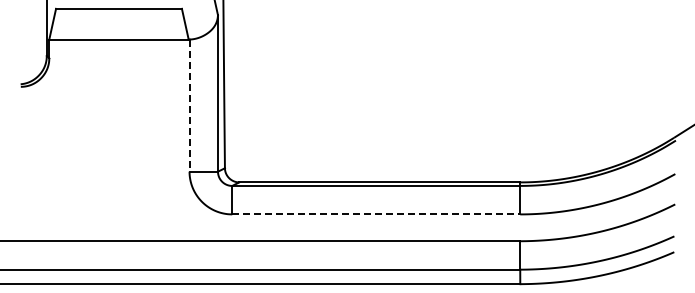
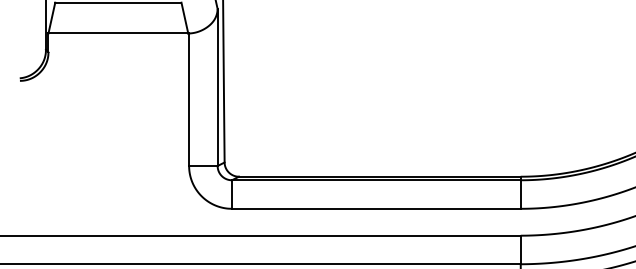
line: (189, 106) -> (189, 100), dashed -> solid
line: (376, 214) -> (376, 208), dashed -> solid

